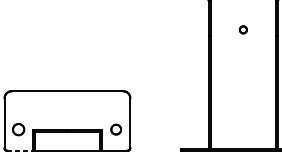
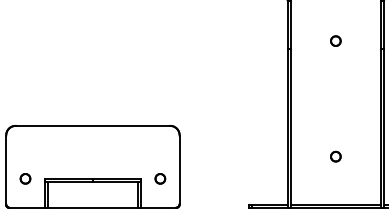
part: (243, 113) -> (335, 156), added
part: (18, 129) -> (25, 178), size x0.62
part: (116, 129) -> (160, 178), size x0.71
line: (20, 150) -> (27, 207), dashed -> solid

